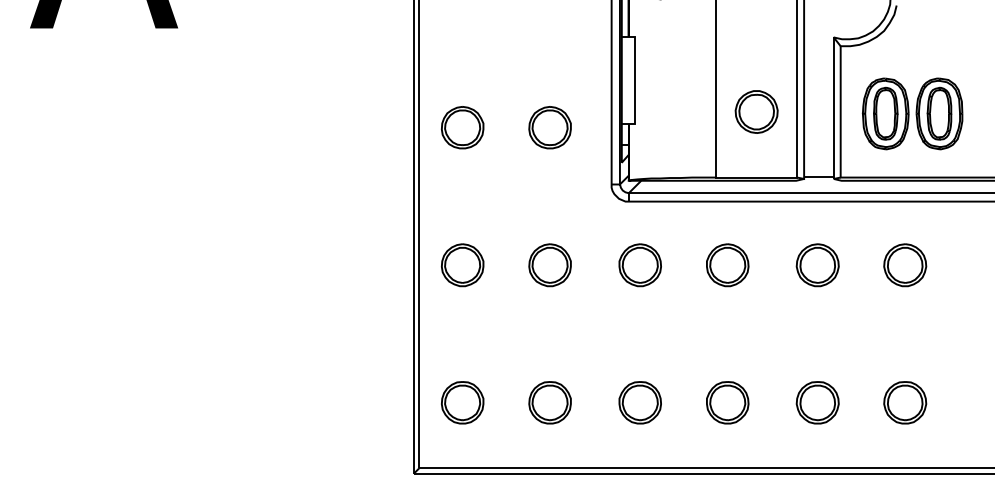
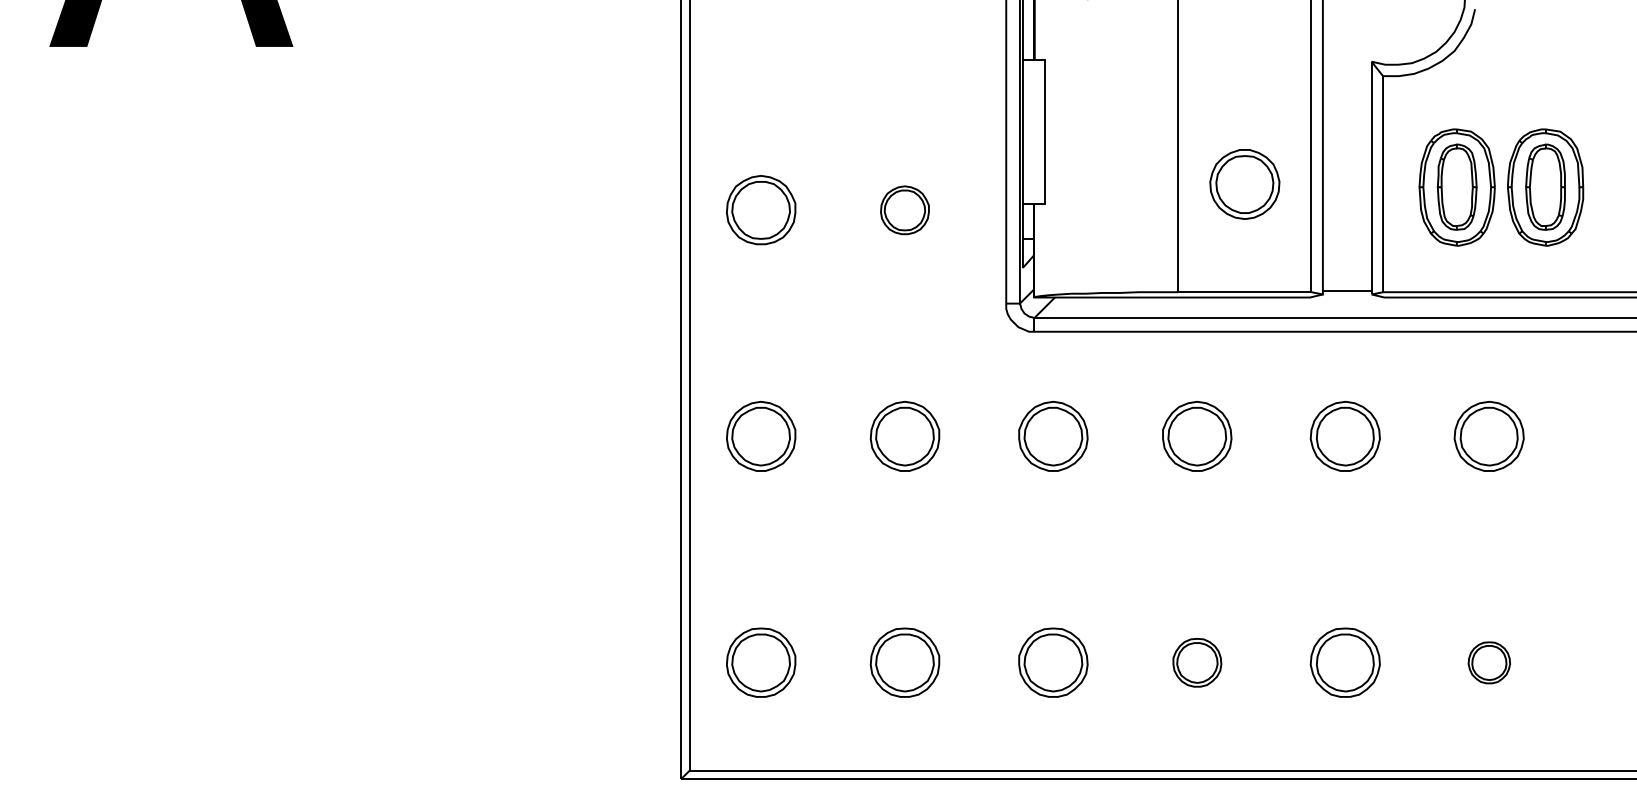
part: (549, 127) -> (904, 209), size x0.7
part: (727, 402) -> (1196, 662), size x0.7
part: (905, 402) -> (1489, 662), size x0.6

